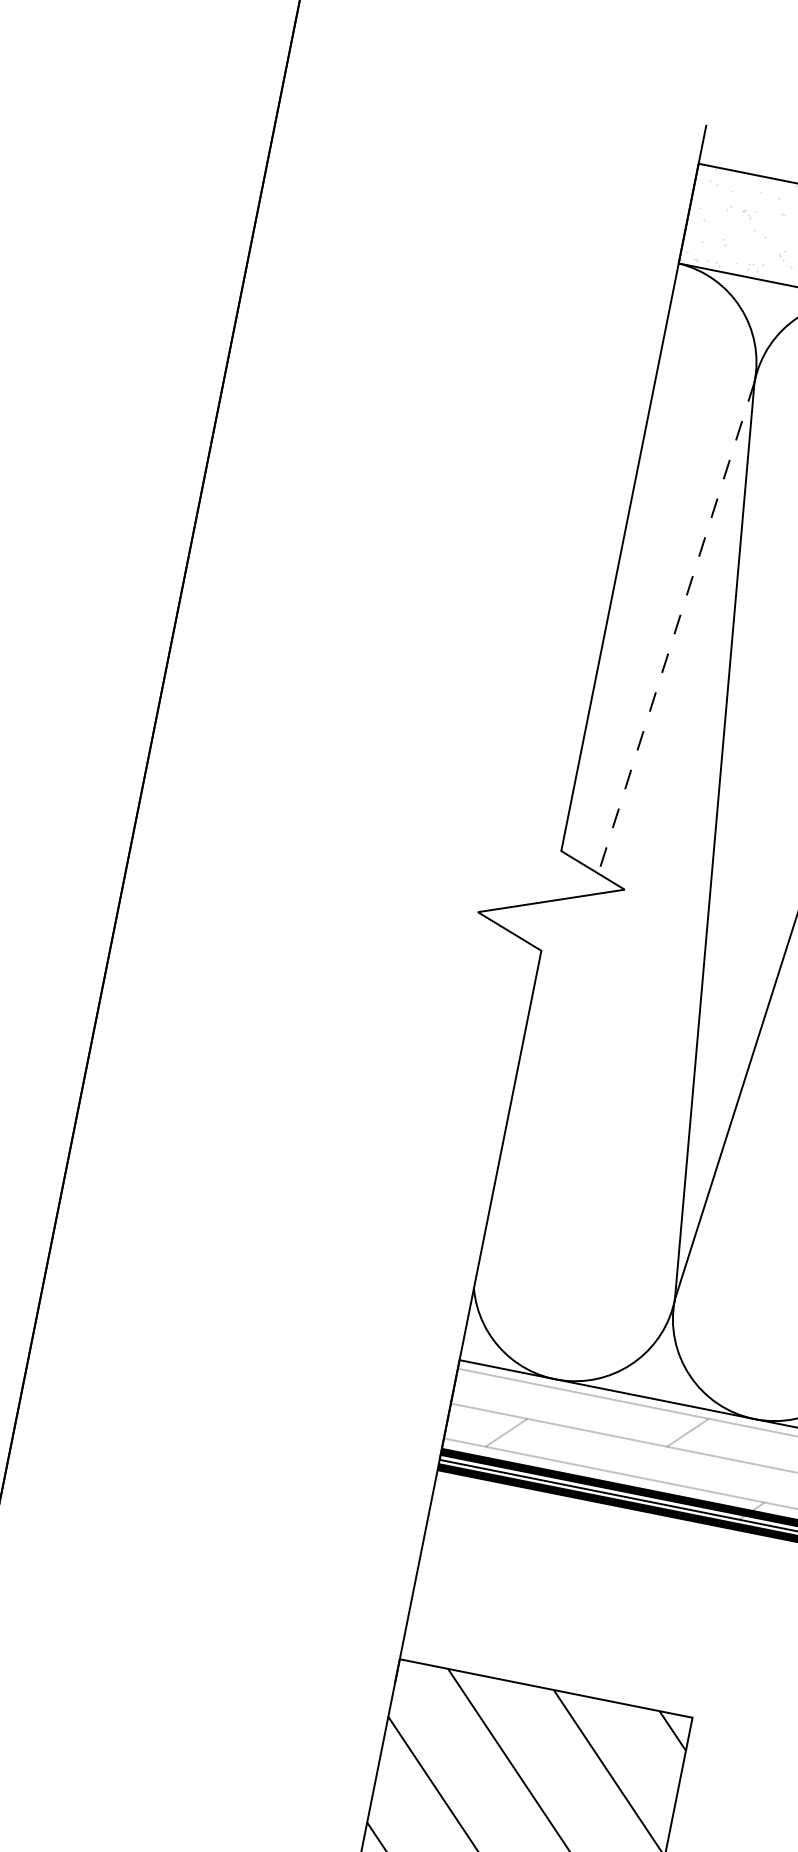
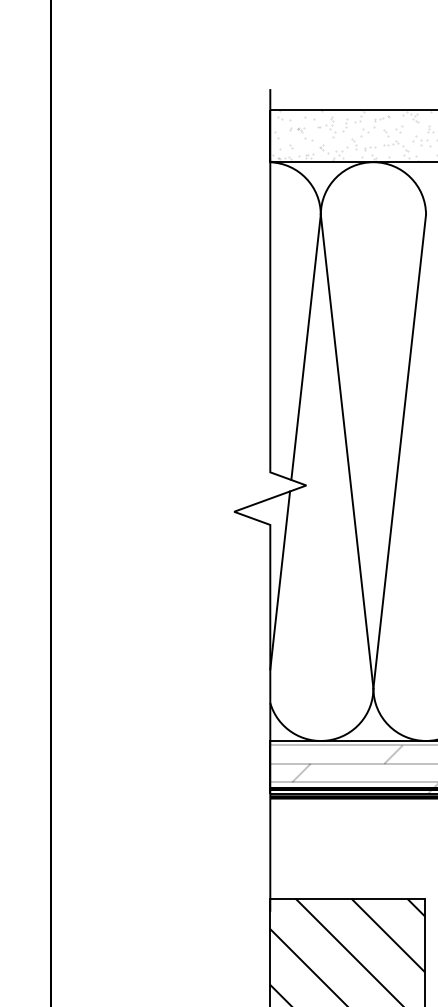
line: (677, 628) -> (306, 347), dashed -> solid
line: (539, 1059) -> (280, 580), added

